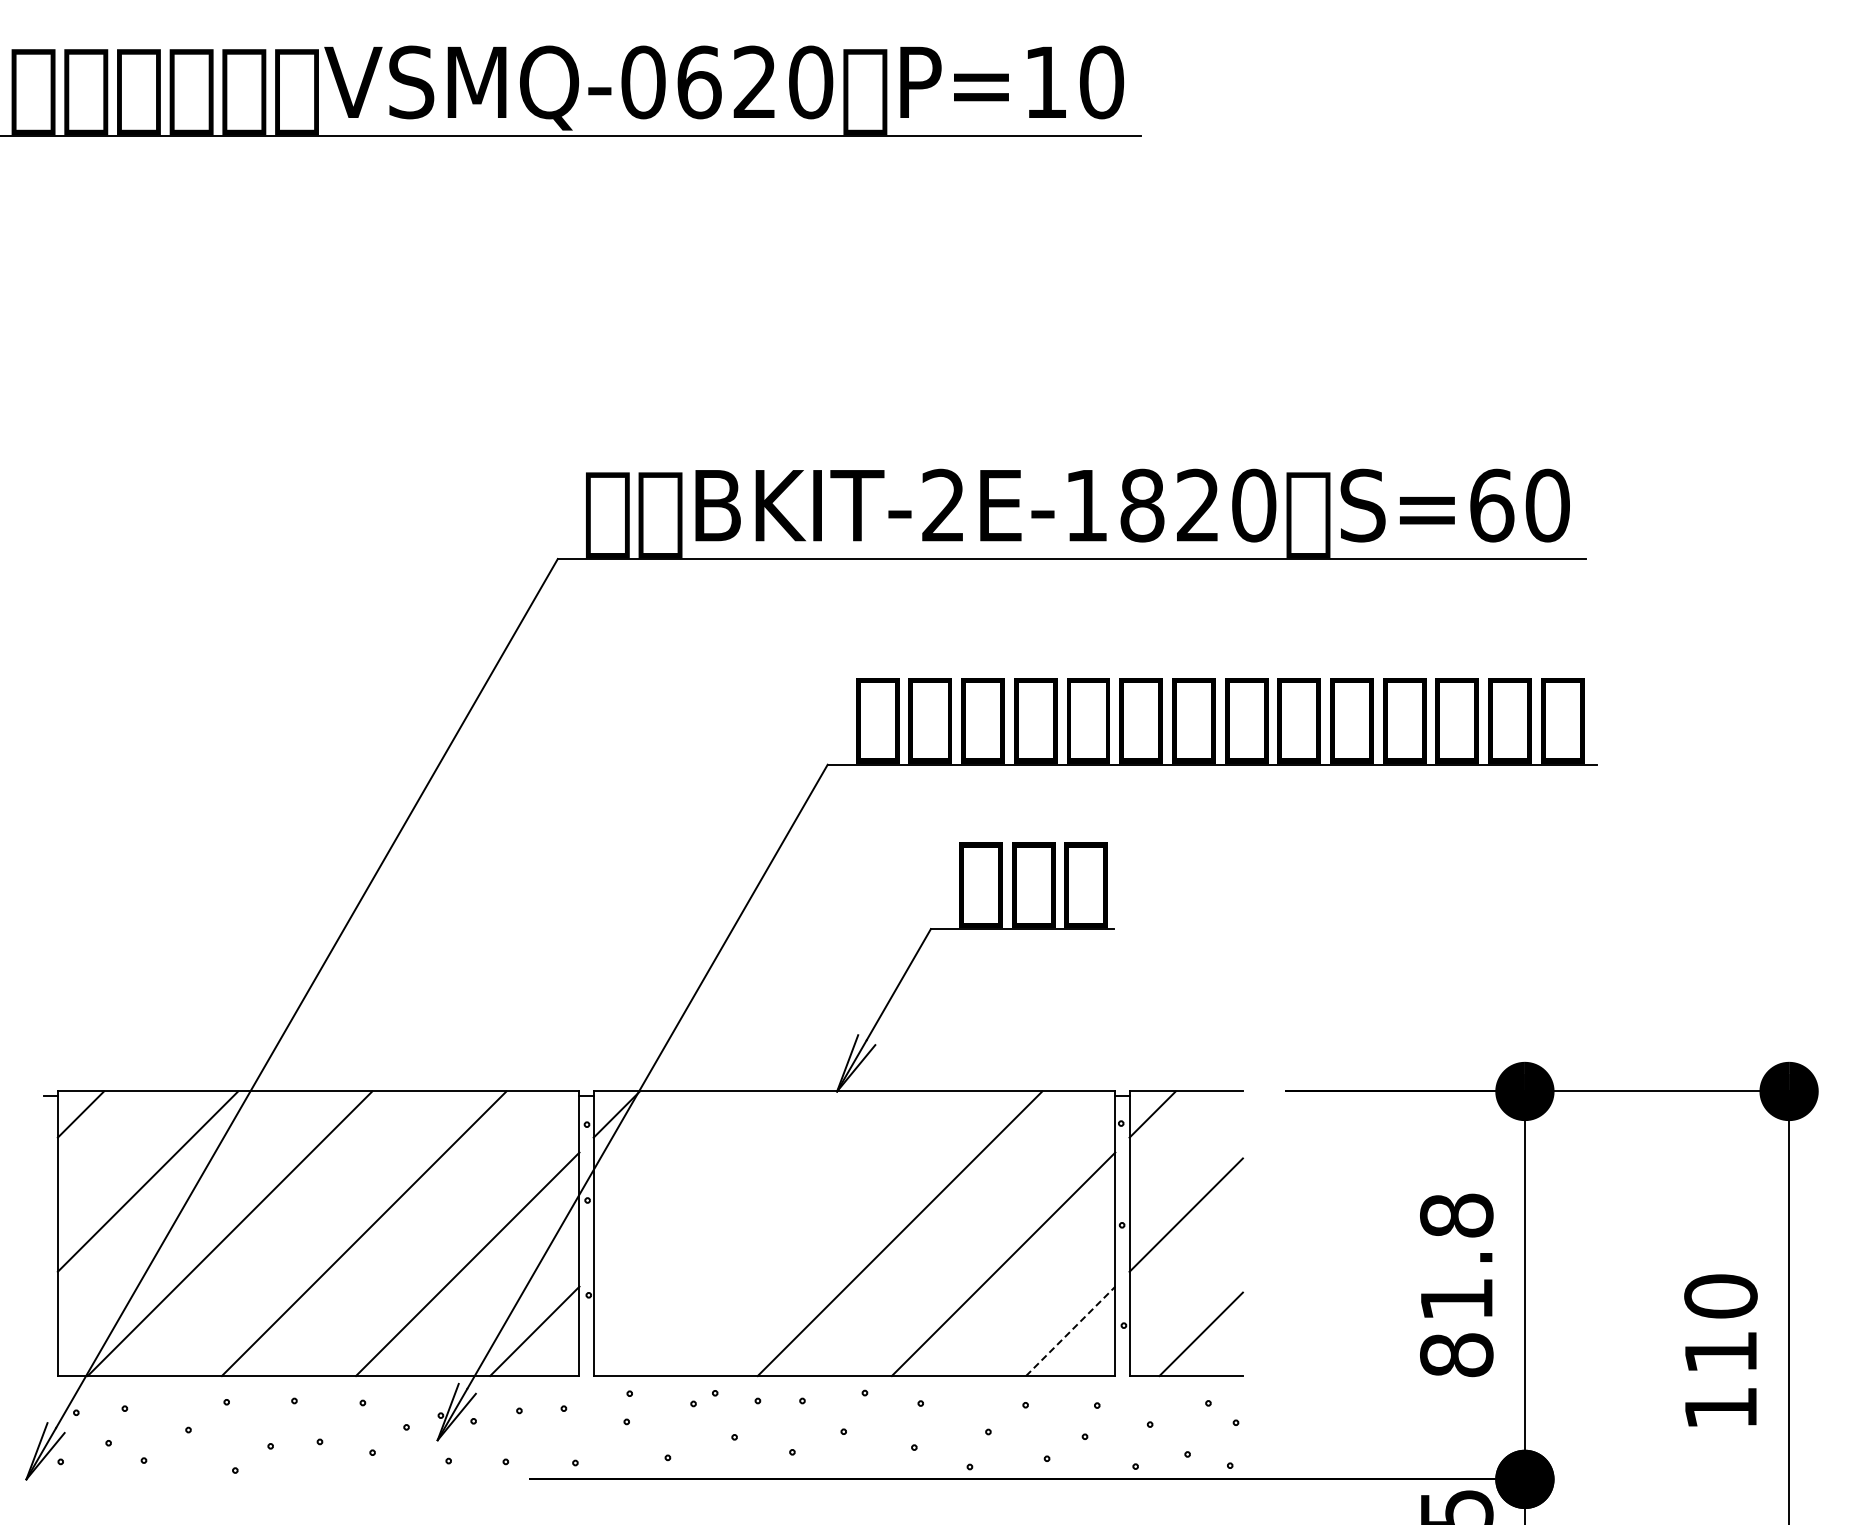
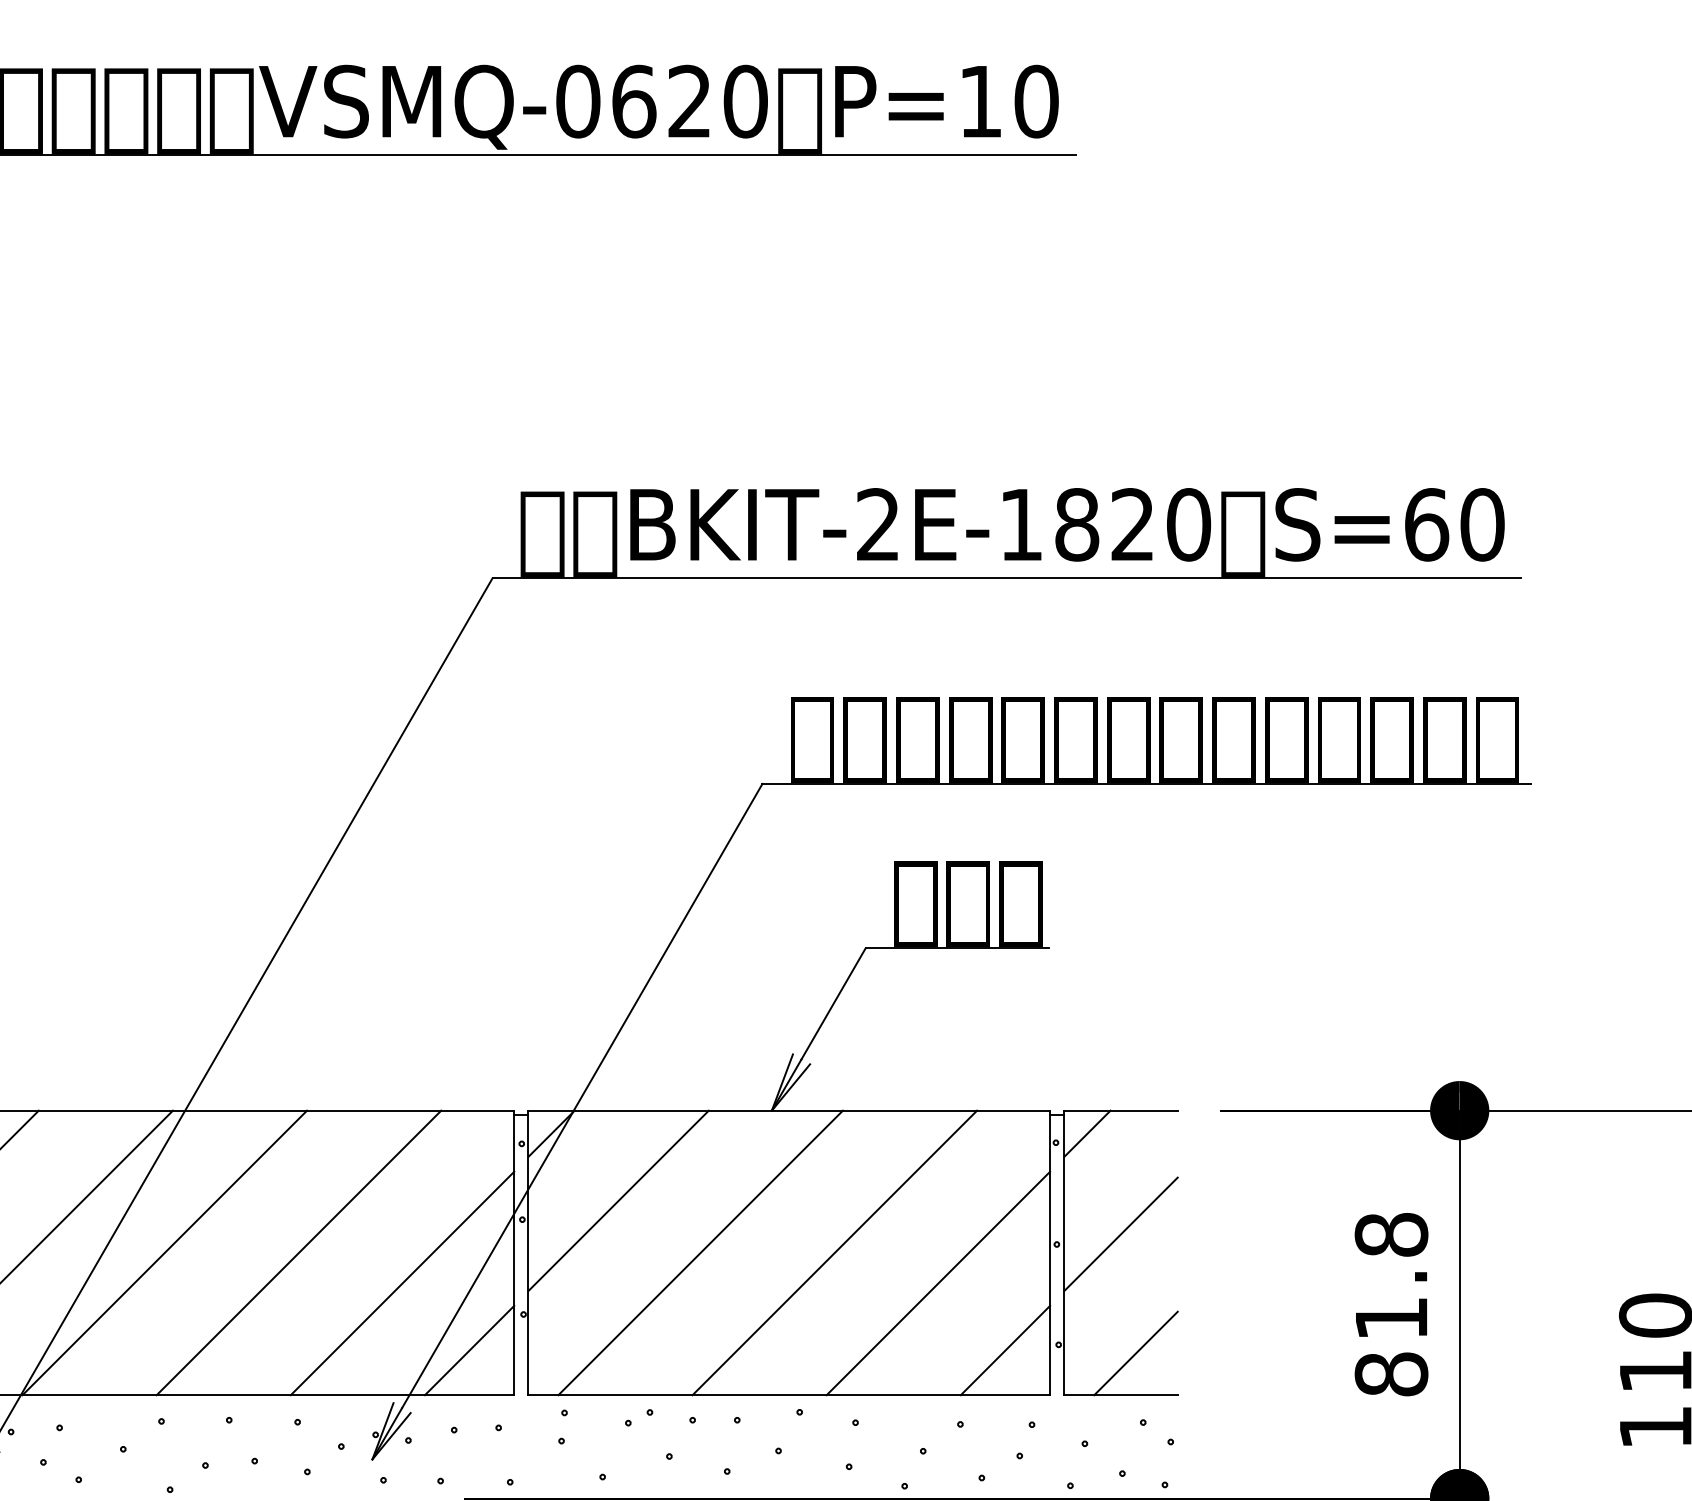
line: (683, 1181) -> (618, 1200), added
line: (765, 1233) -> (700, 1252), added
line: (1071, 1330) -> (1006, 1349), dashed -> solid

